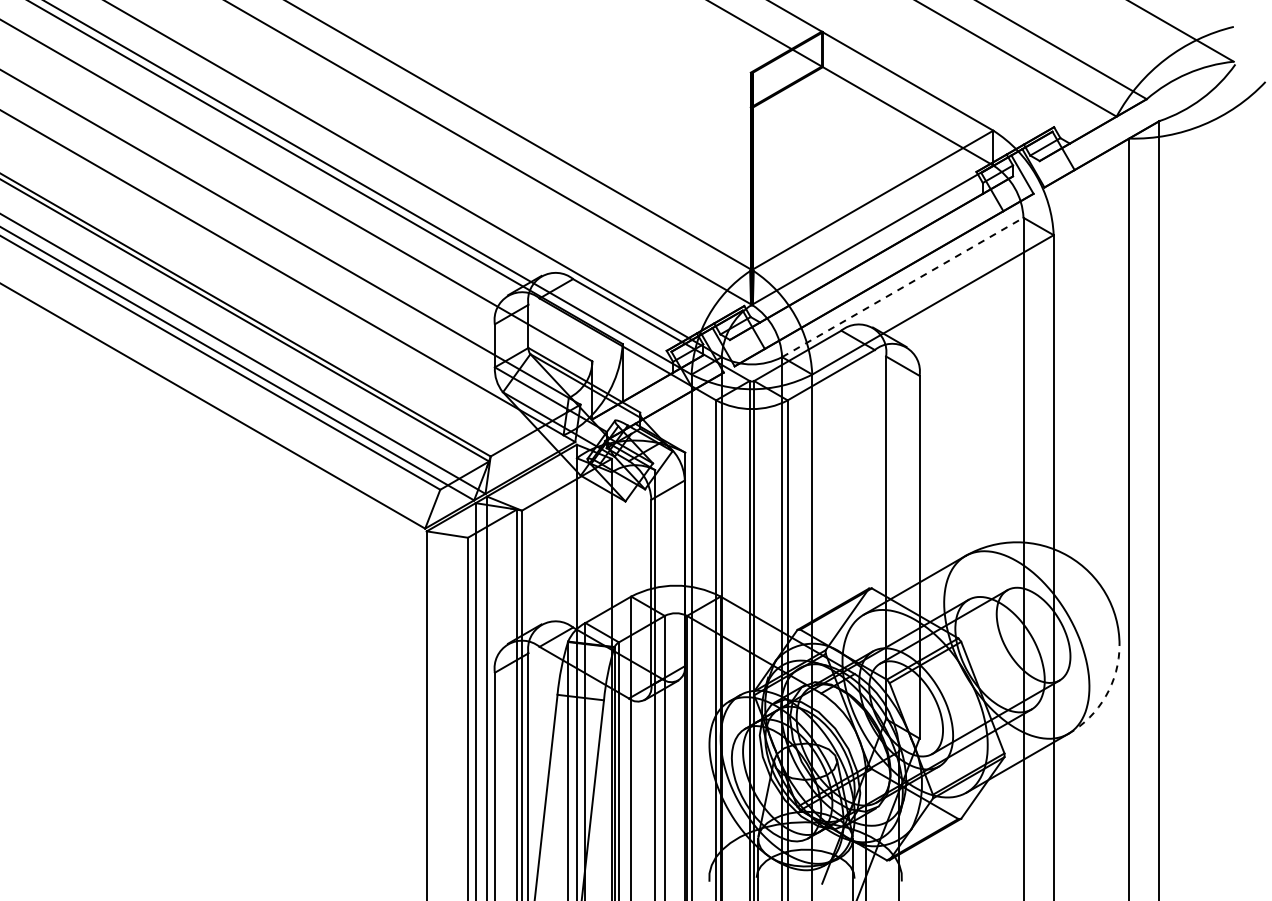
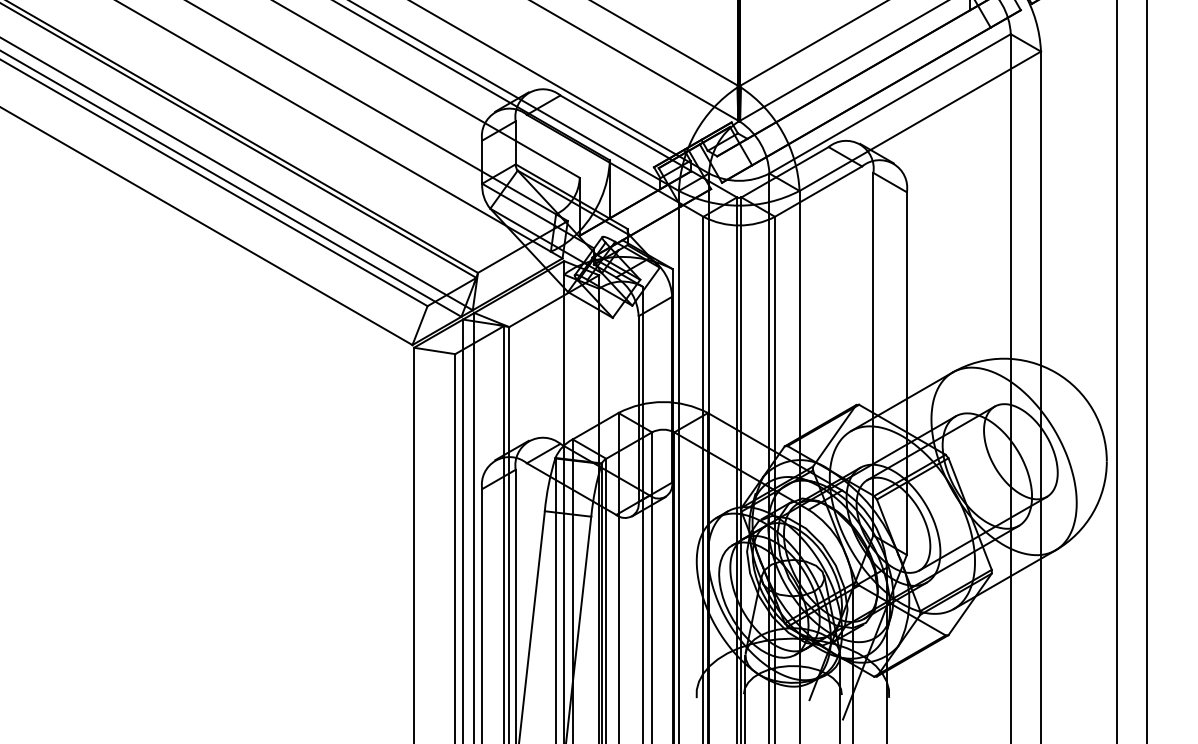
line: (903, 287) -> (890, 103), dashed -> solid
arc: (1105, 696) -> (1092, 512), dashed -> solid

